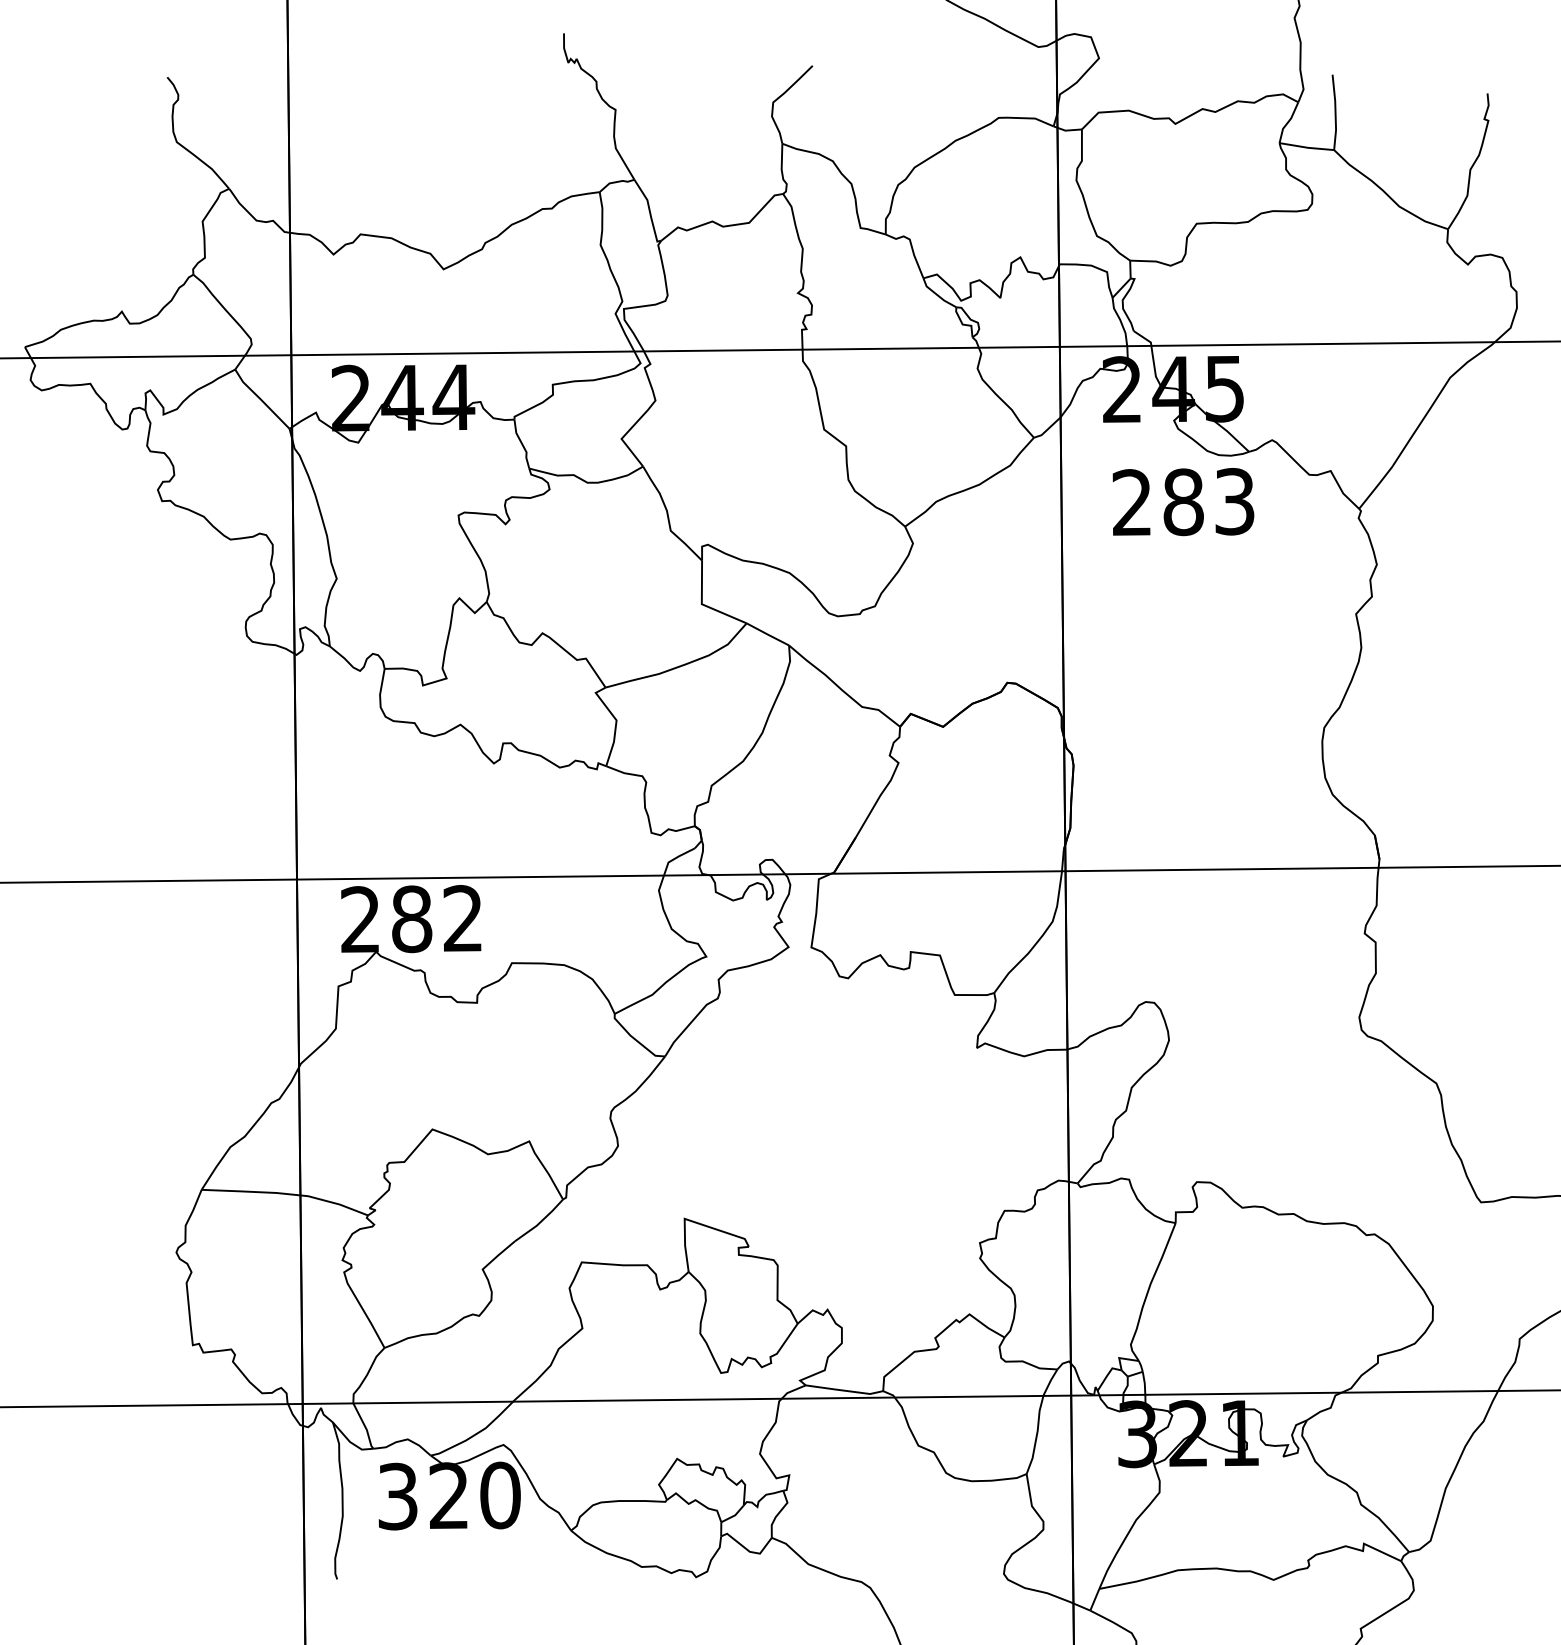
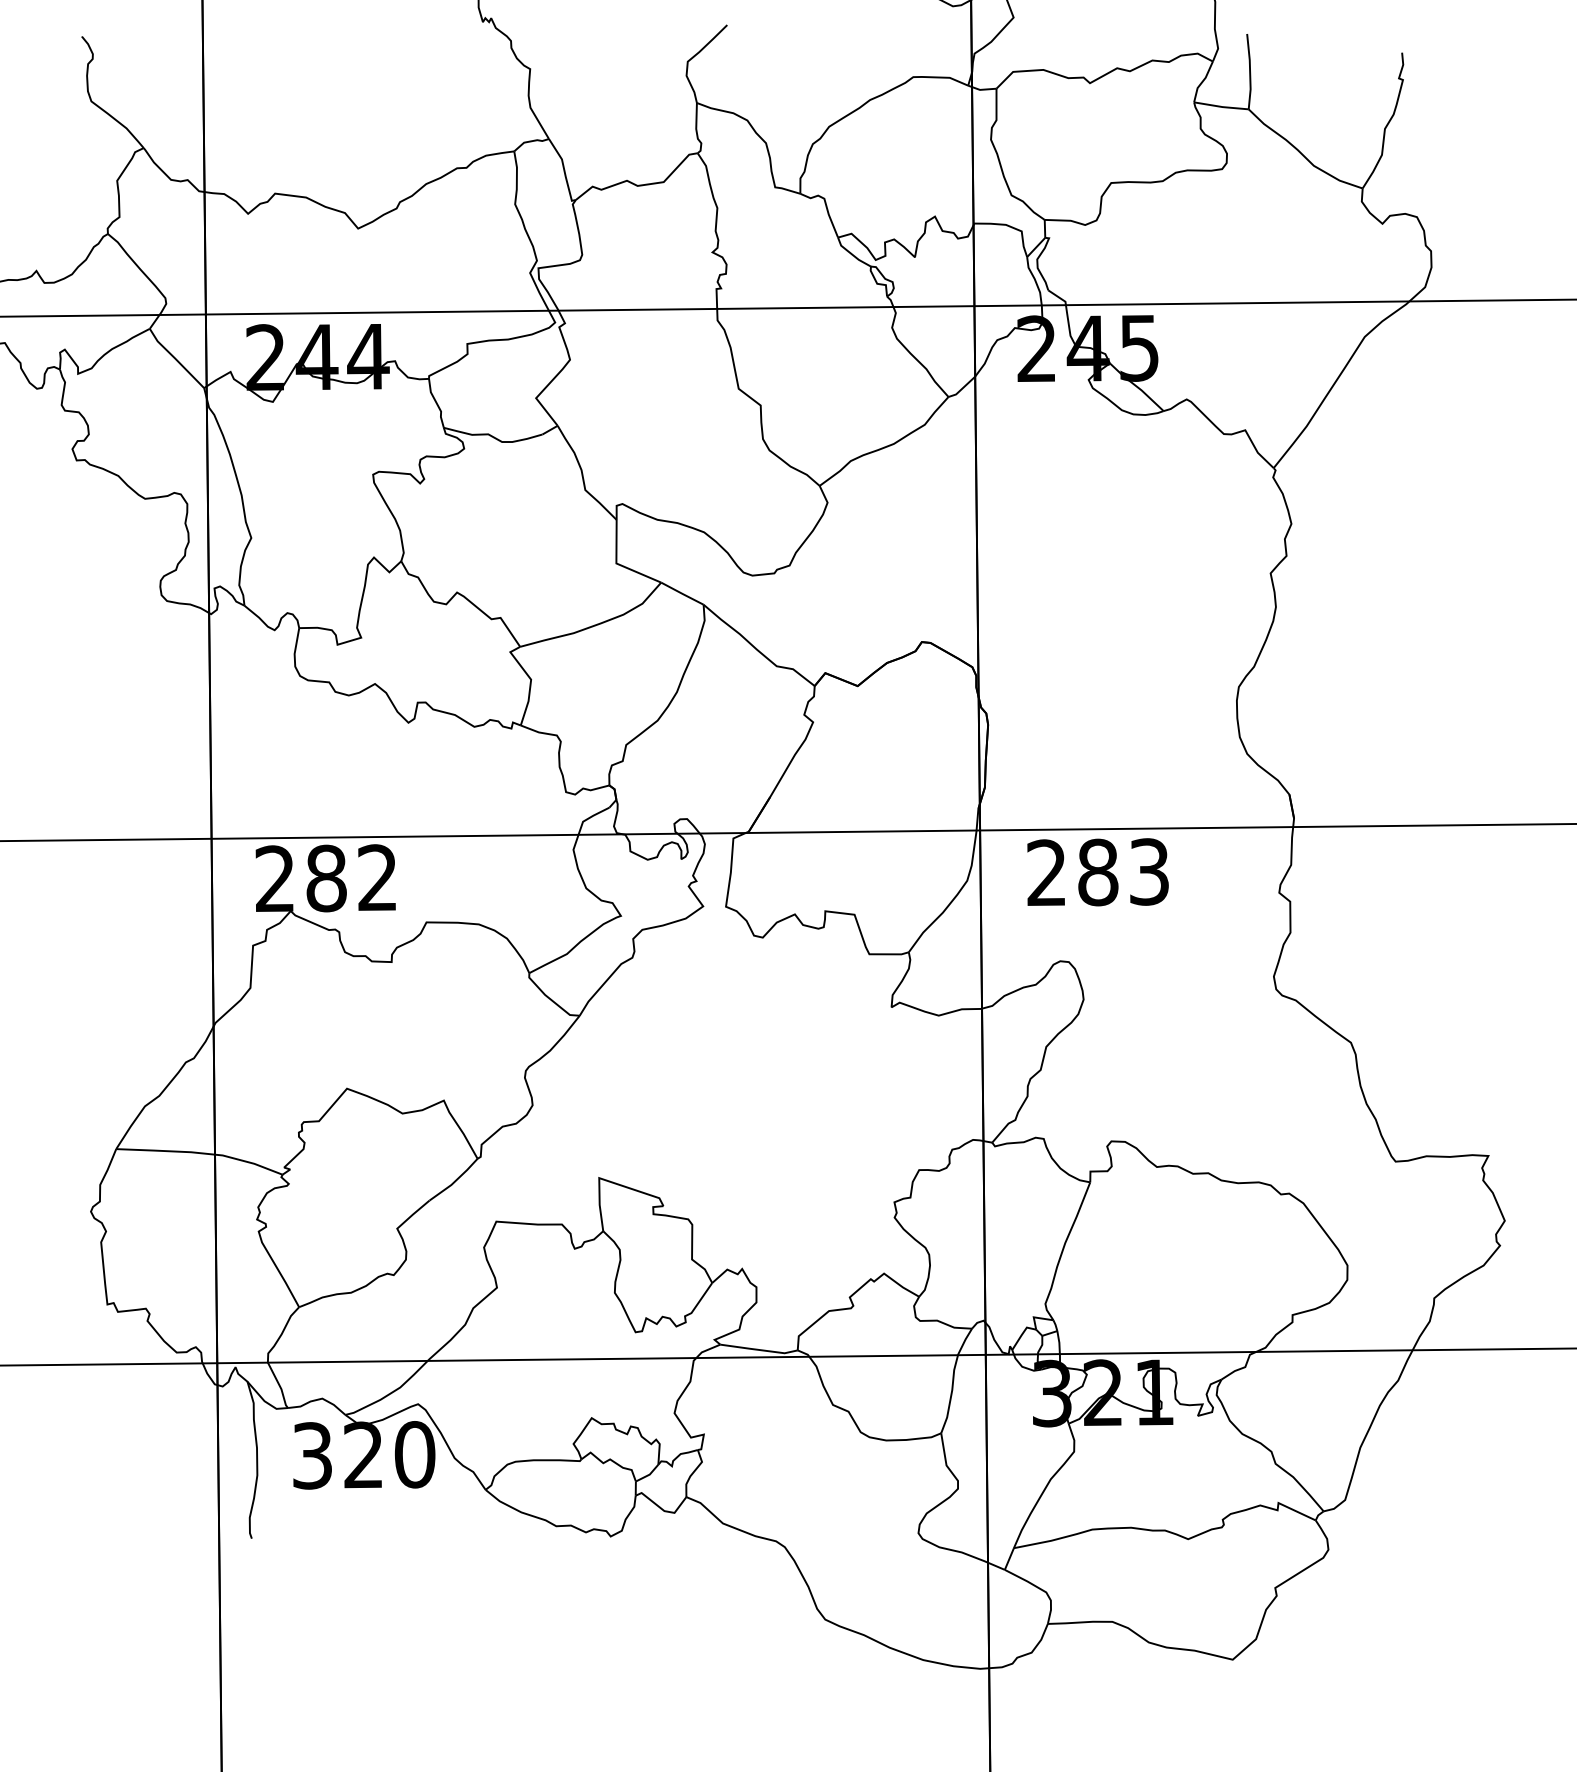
text: (1182, 502) -> (1097, 872), moved

